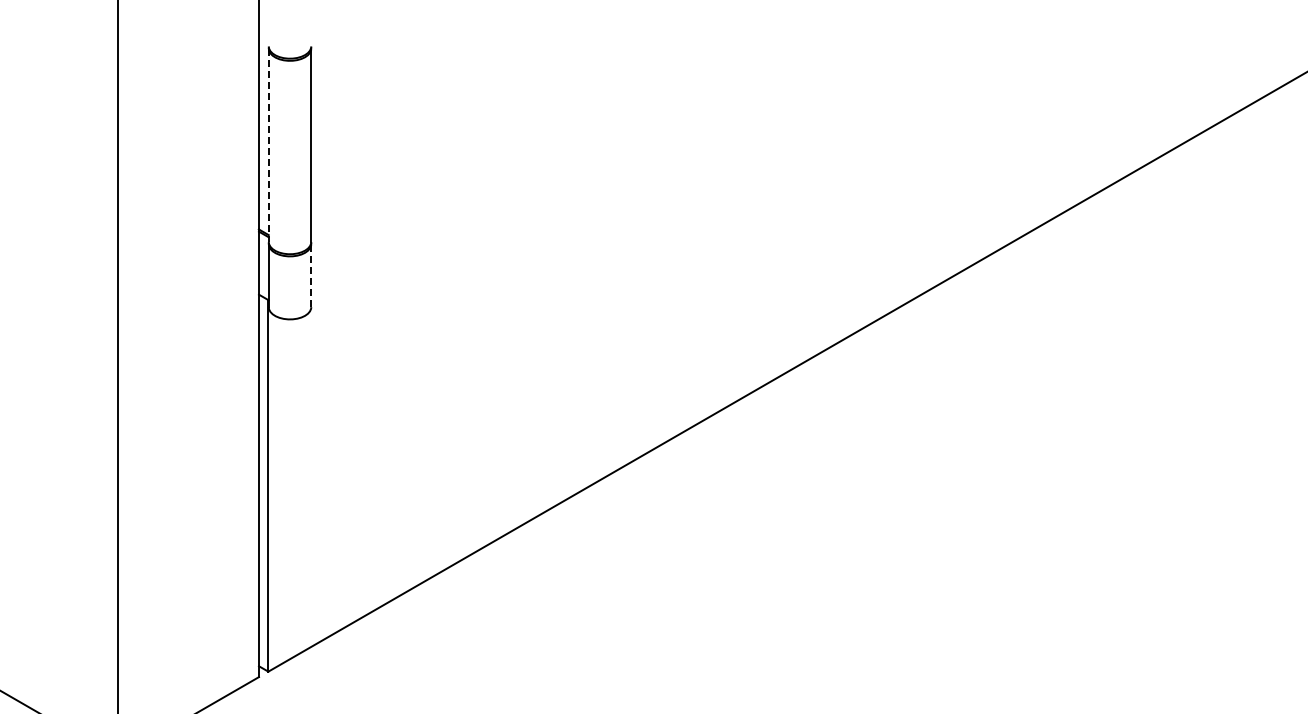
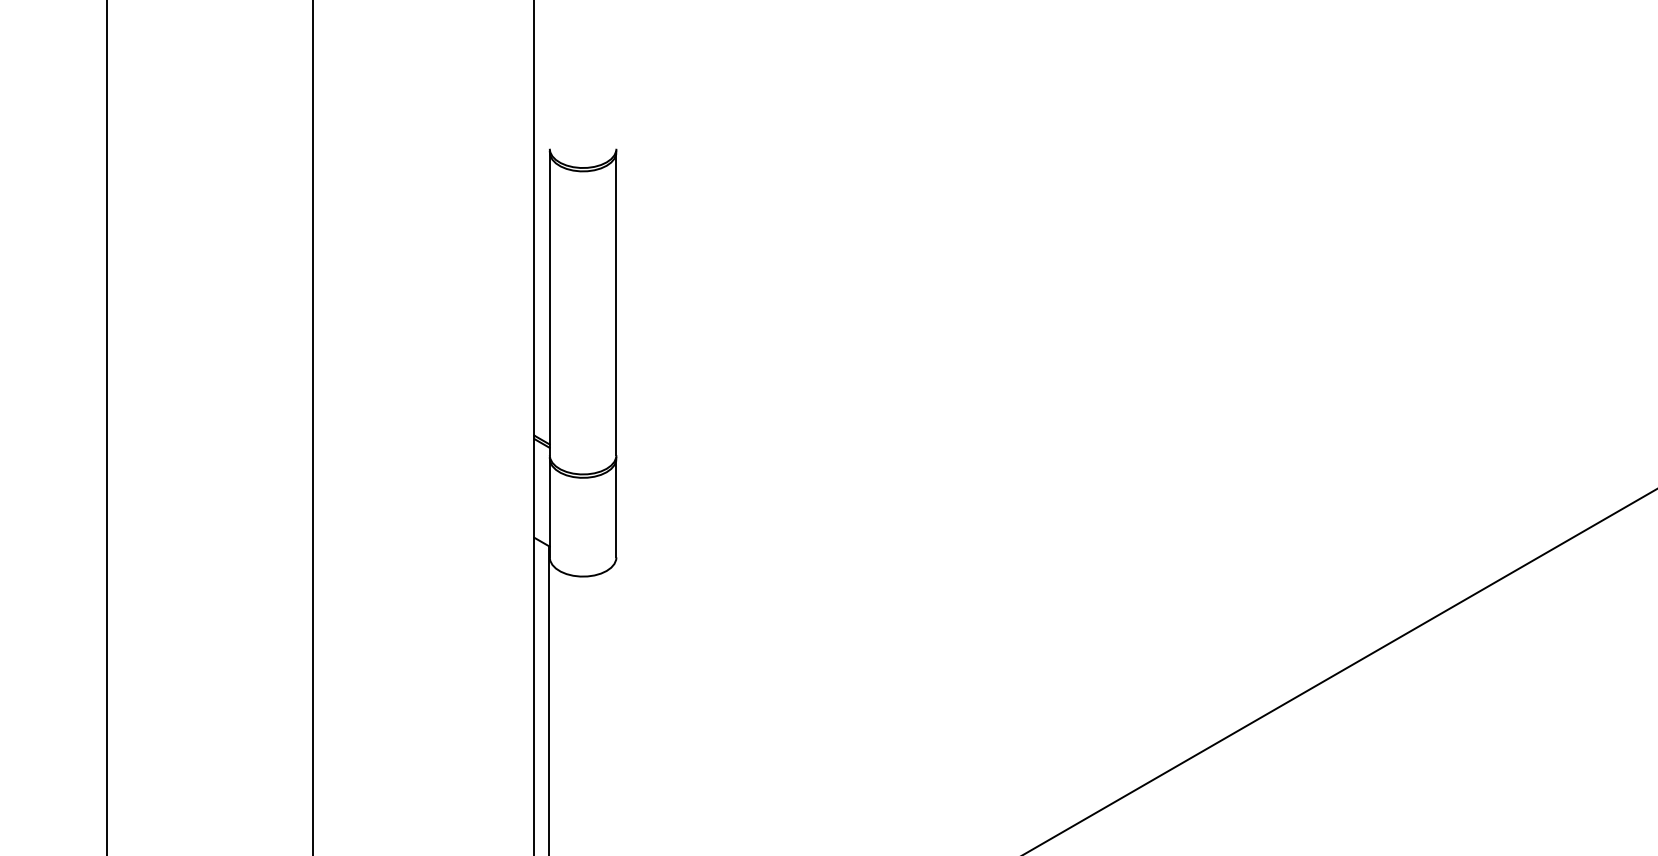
line: (268, 145) -> (549, 304), dashed -> solid
line: (311, 275) -> (616, 507), dashed -> solid

